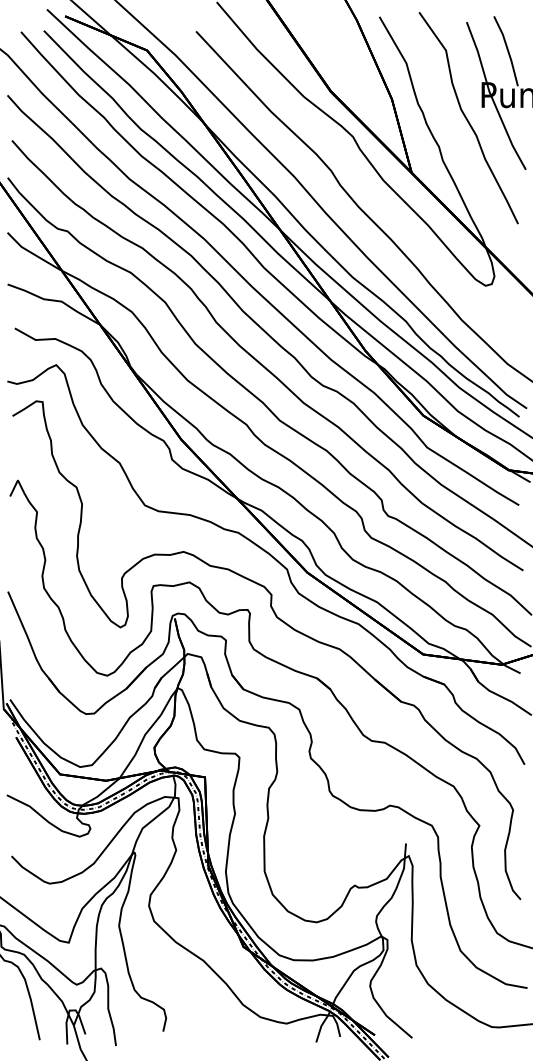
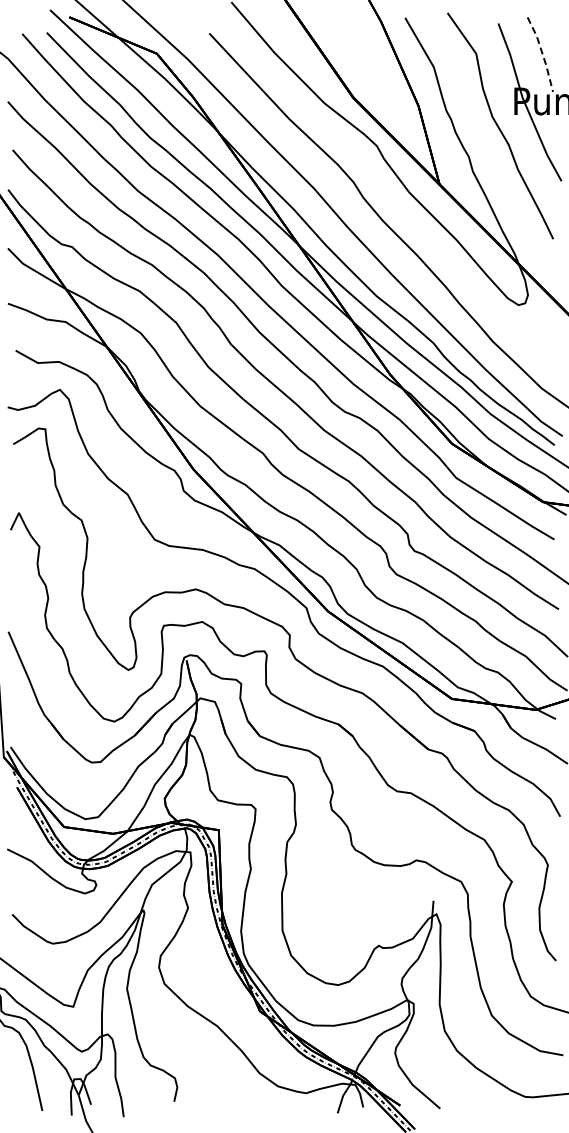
line: (508, 50) -> (542, 53), solid -> dashed

